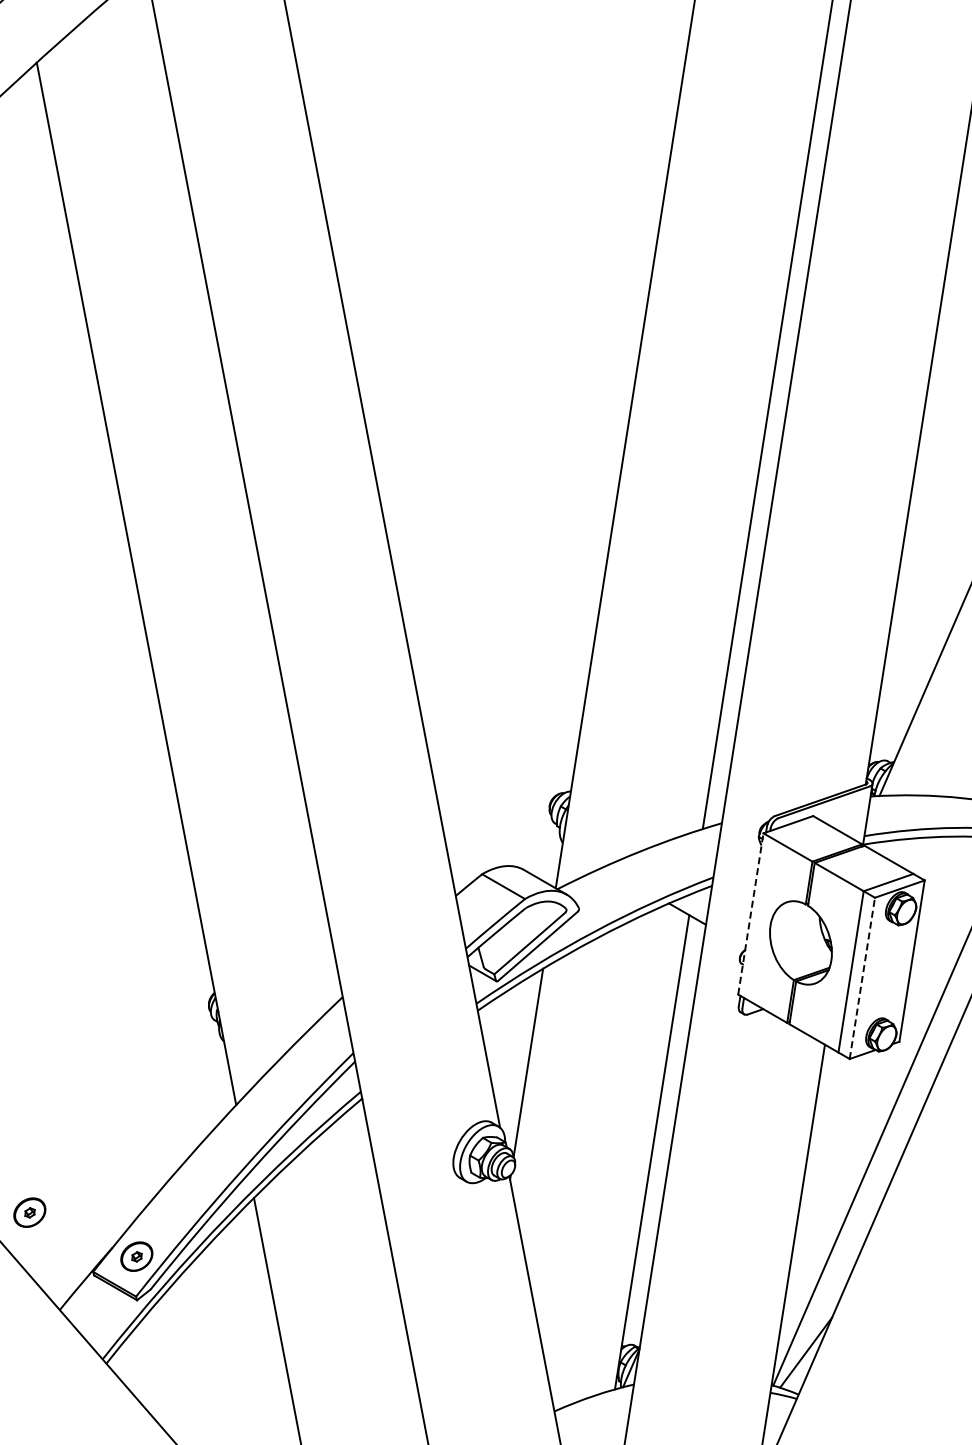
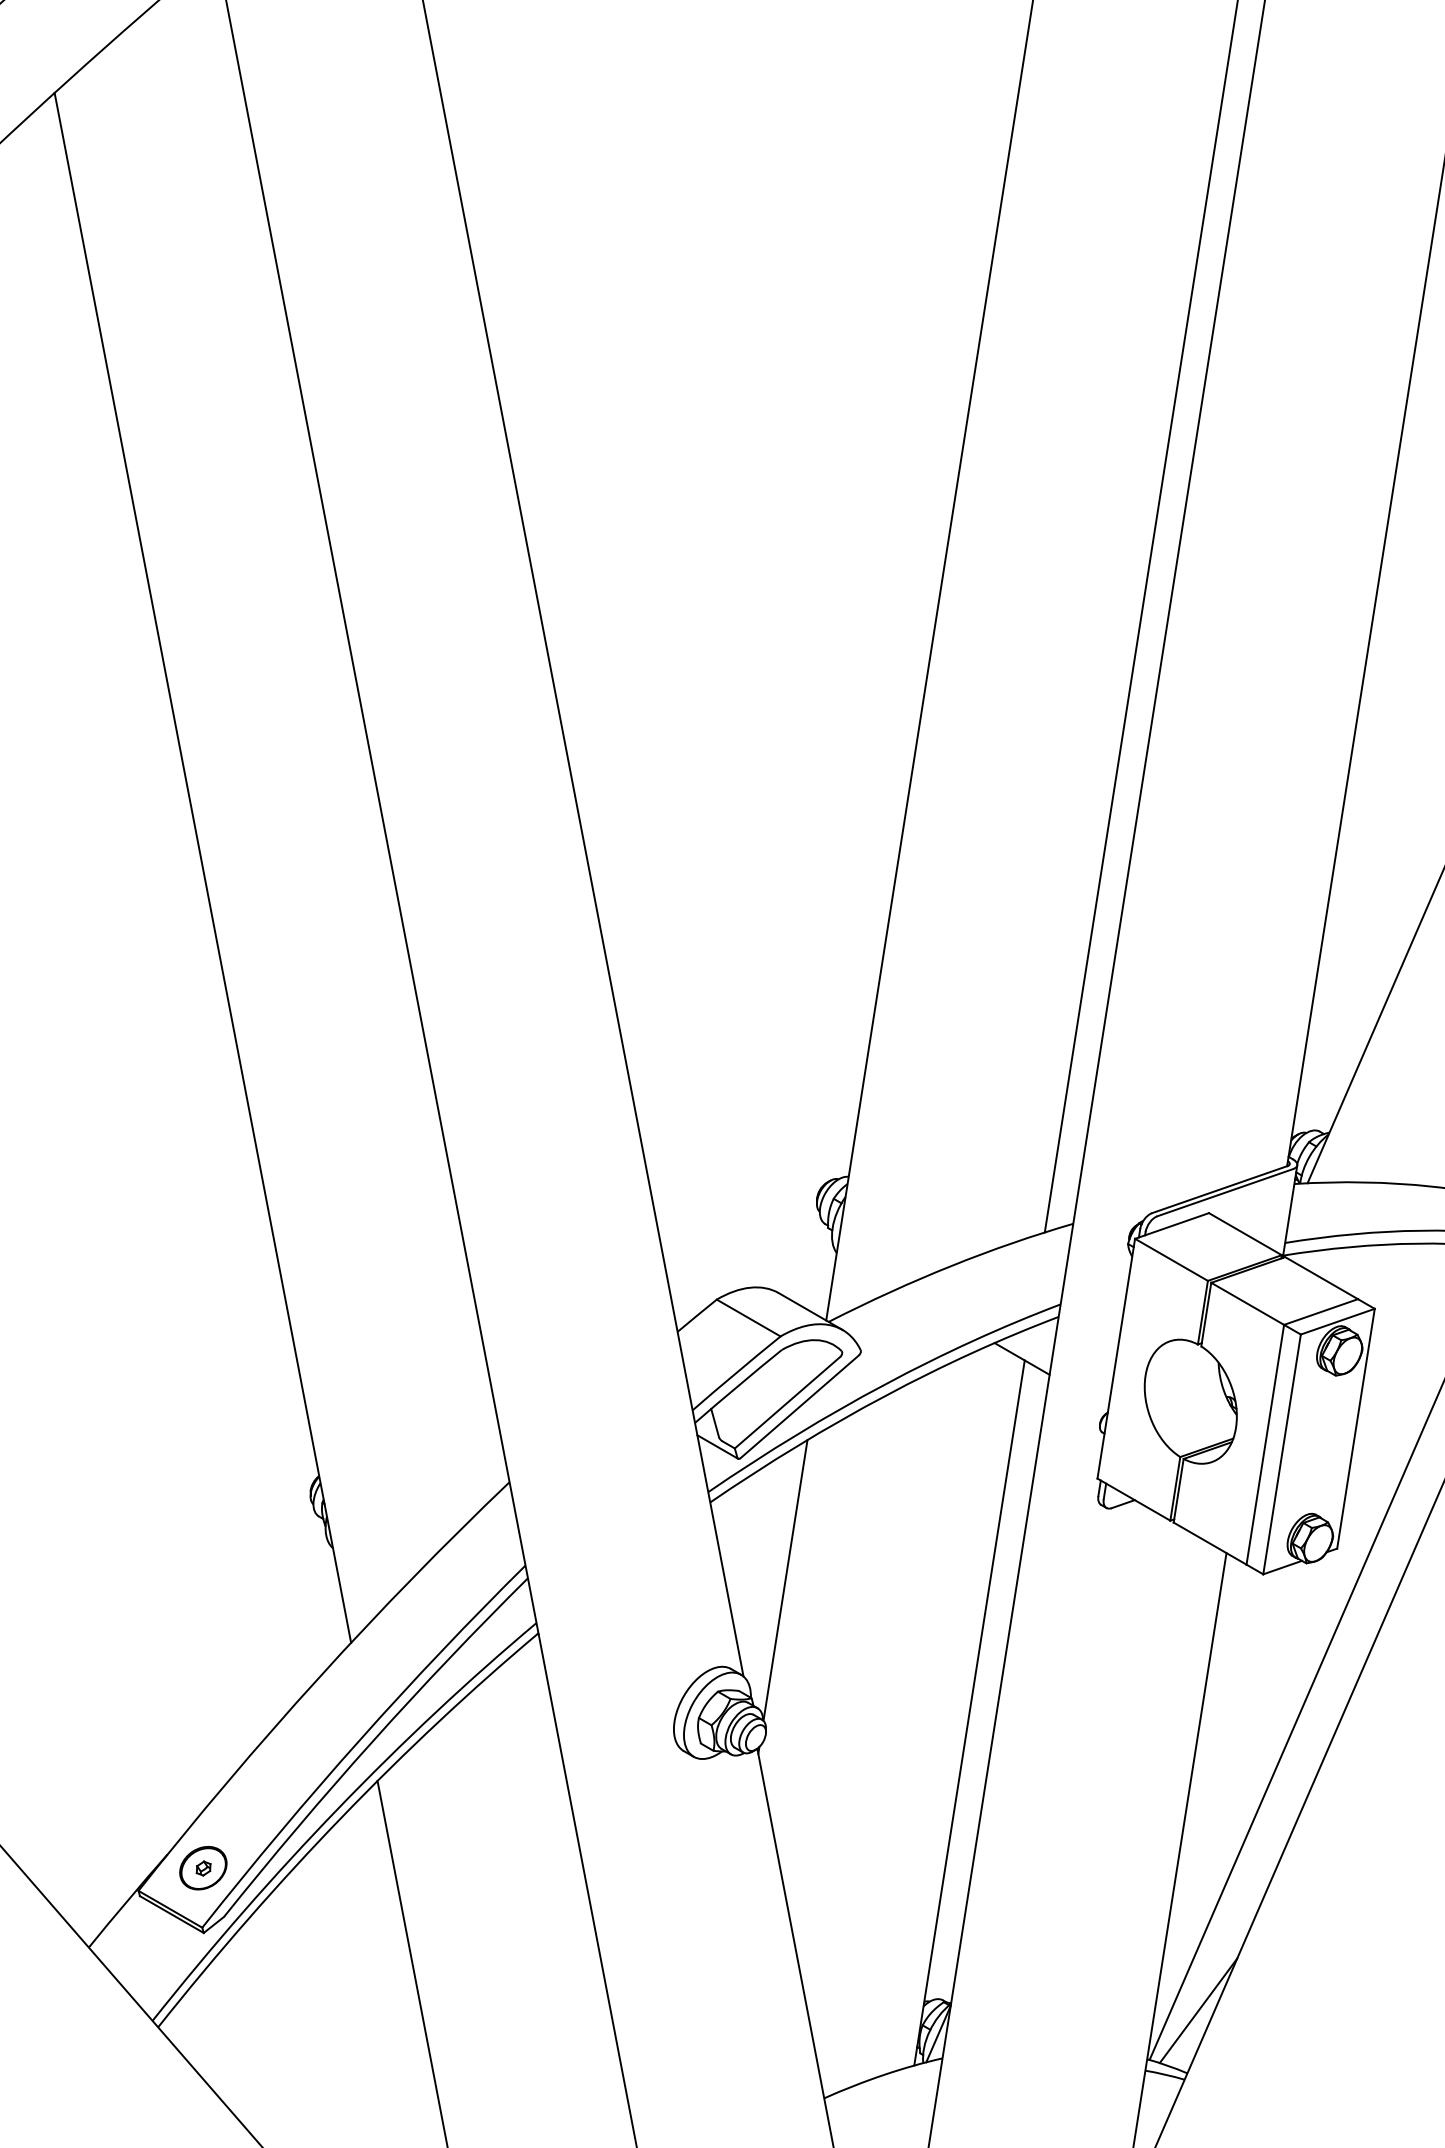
line: (750, 914) -> (1115, 1359), dashed -> solid
line: (862, 978) -> (1282, 1454), dashed -> solid
part: (29, 1212) -> (43, 1802), removed

